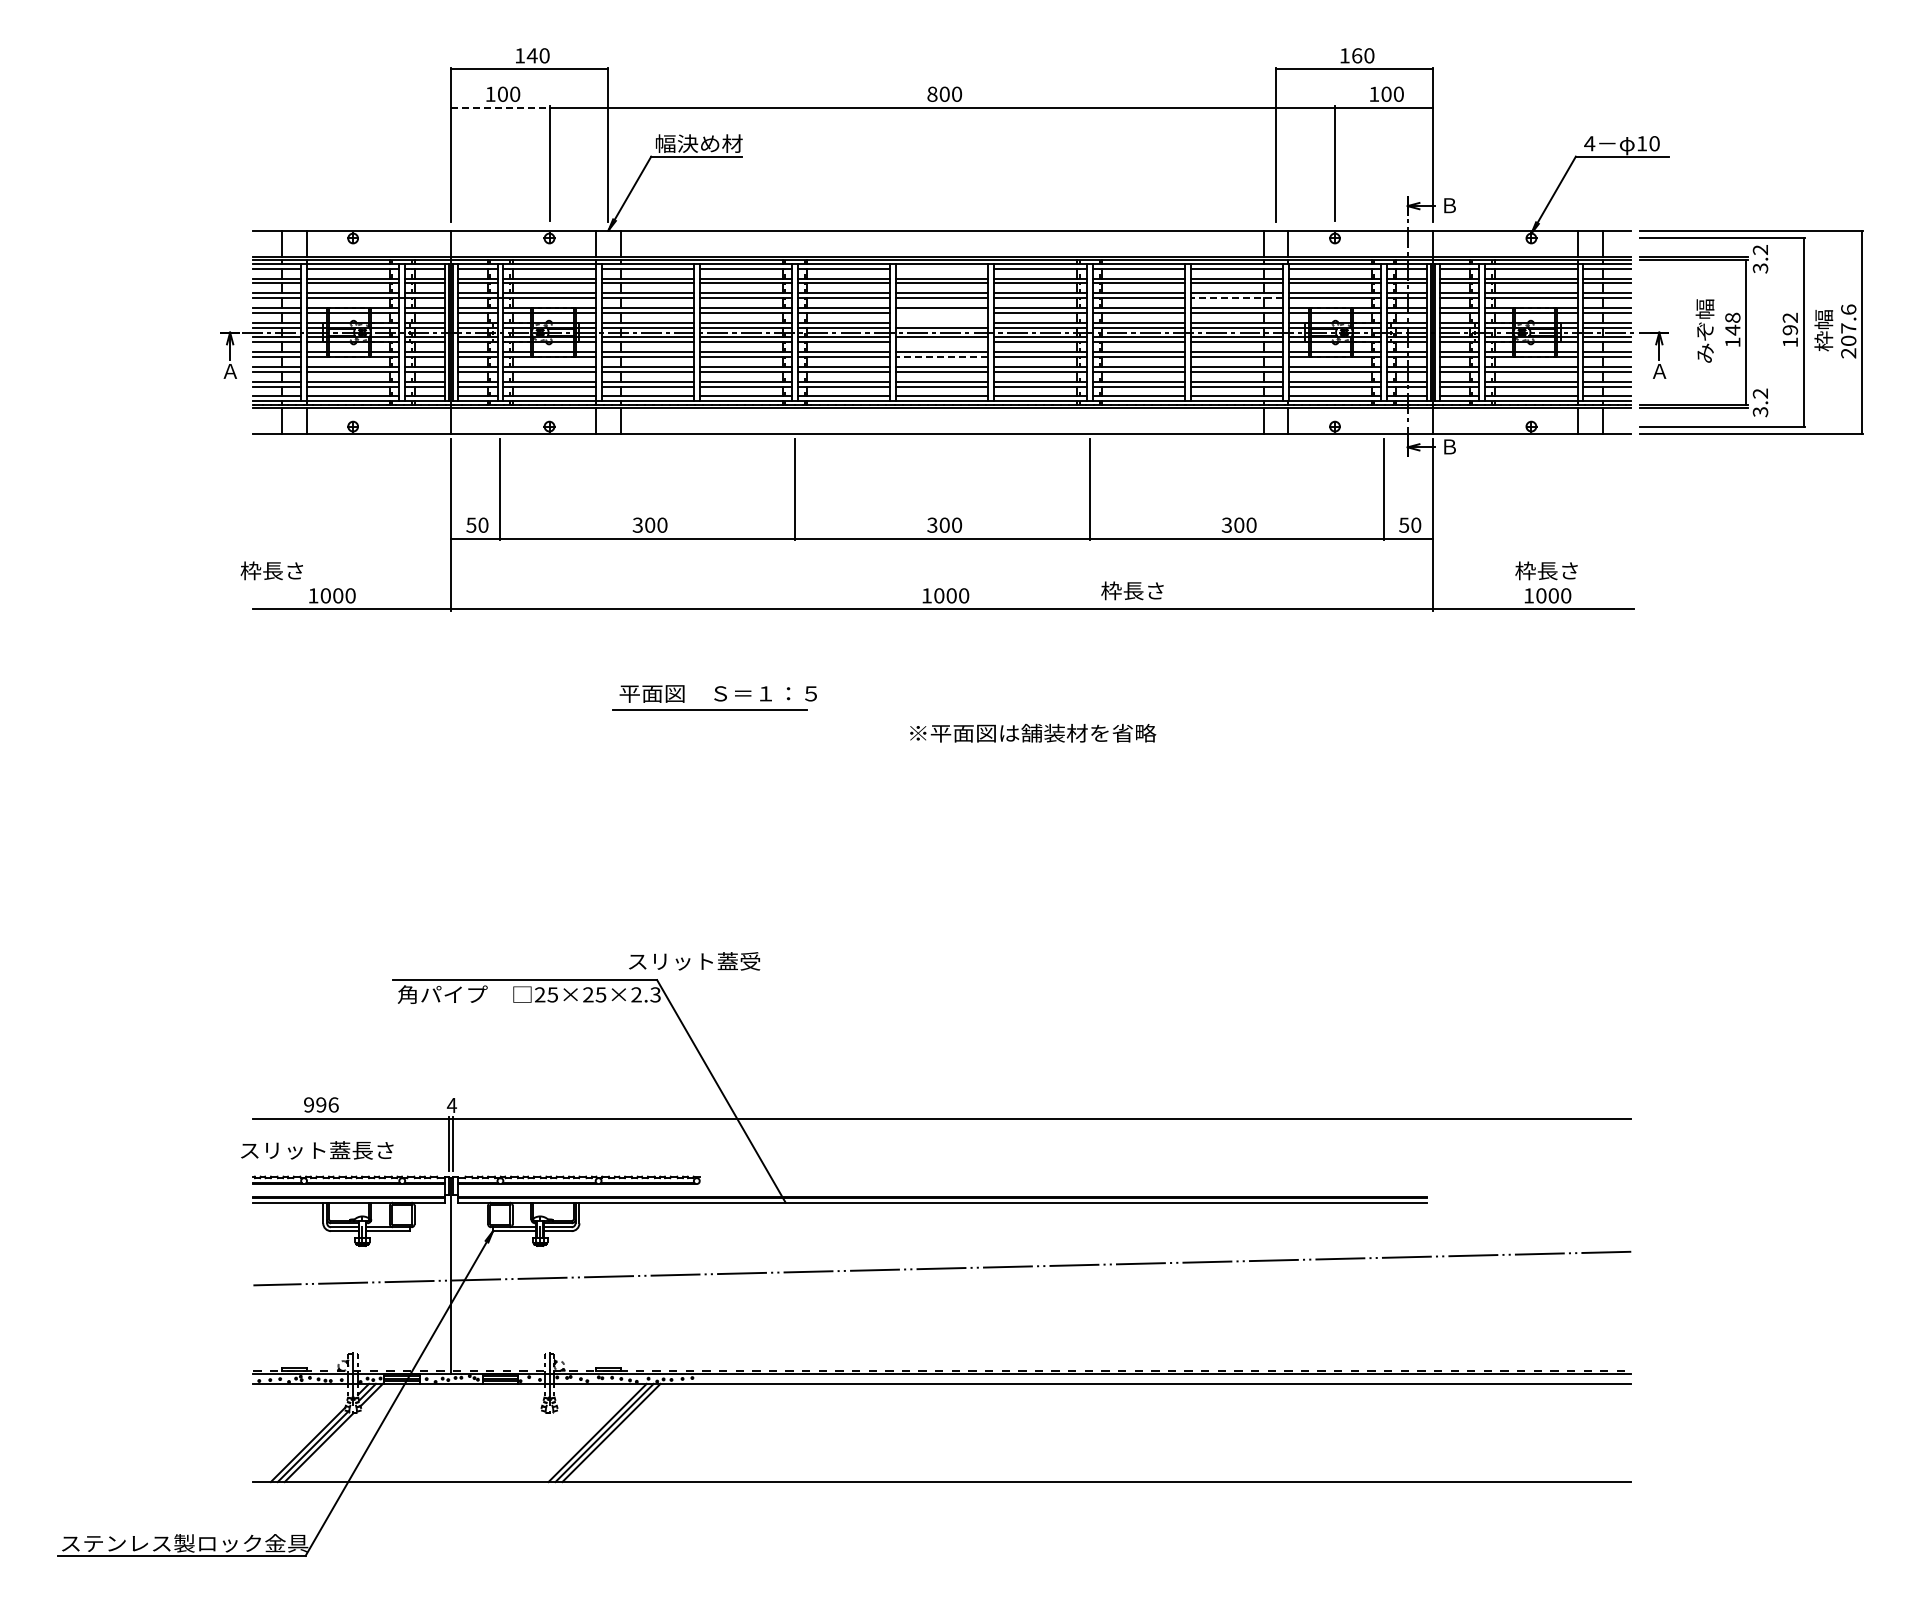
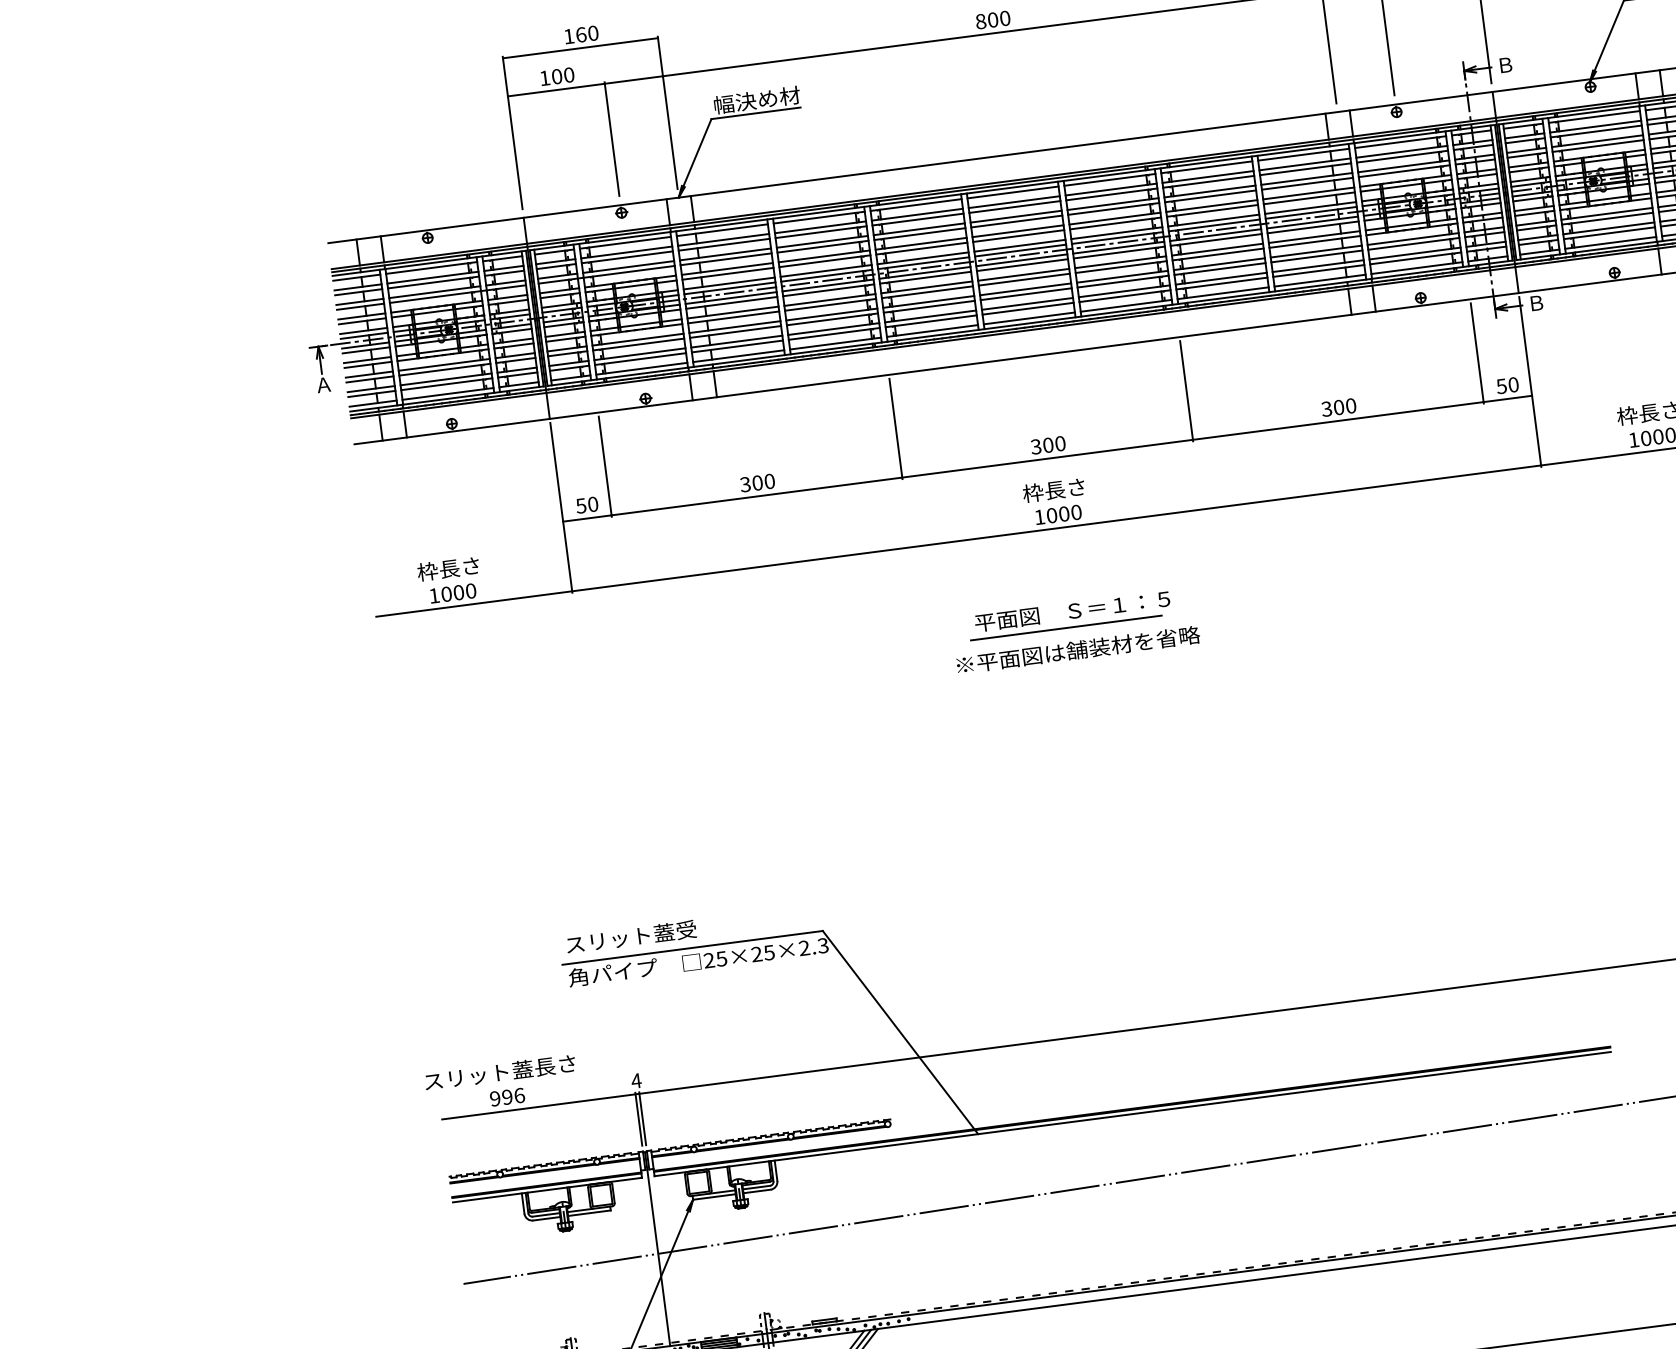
text: (531, 55) -> (580, 34), 140 -> 160
line: (500, 107) -> (556, 89), dashed -> solid
line: (942, 268) -> (1013, 192), added
line: (1236, 298) -> (1307, 184), dashed -> solid
line: (942, 312) -> (1018, 235), added
line: (942, 322) -> (1020, 245), added
line: (942, 342) -> (1022, 265), added
line: (941, 357) -> (1023, 280), dashed -> solid
text: (271, 570) -> (447, 568), moved
text: (1132, 590) -> (1053, 489), moved
part: (714, 697) -> (1069, 615), moved
text: (1033, 732) -> (1078, 649), moved
text: (694, 961) -> (631, 937), moved
text: (317, 1150) -> (500, 1072), moved

